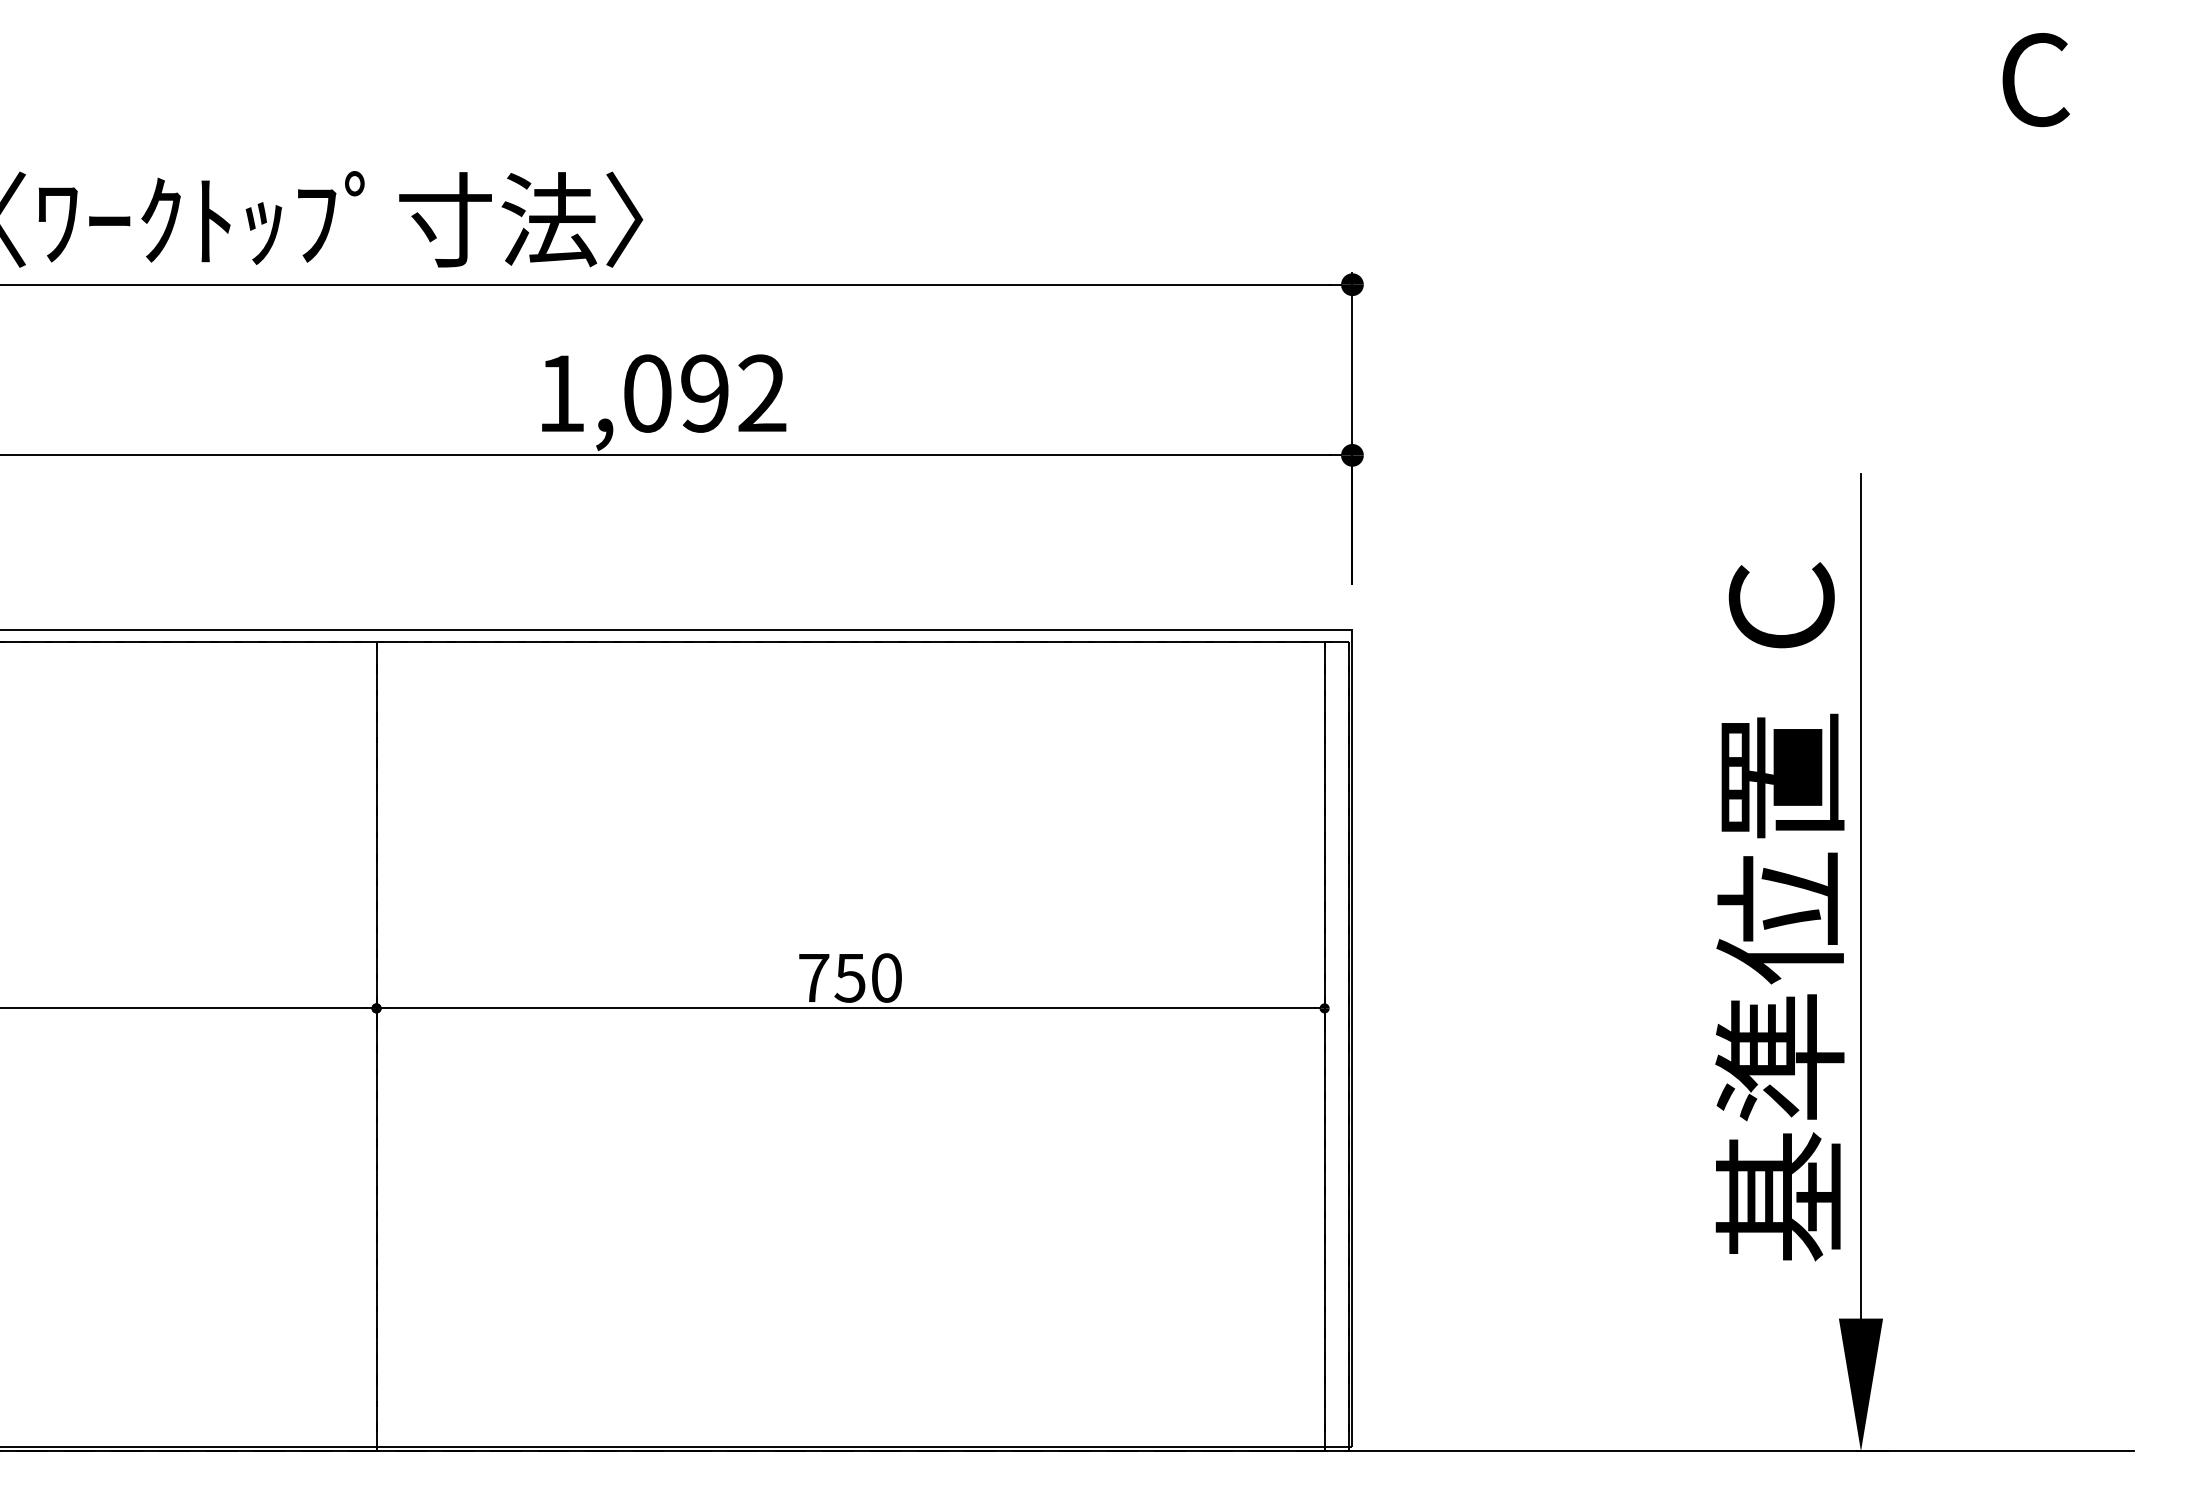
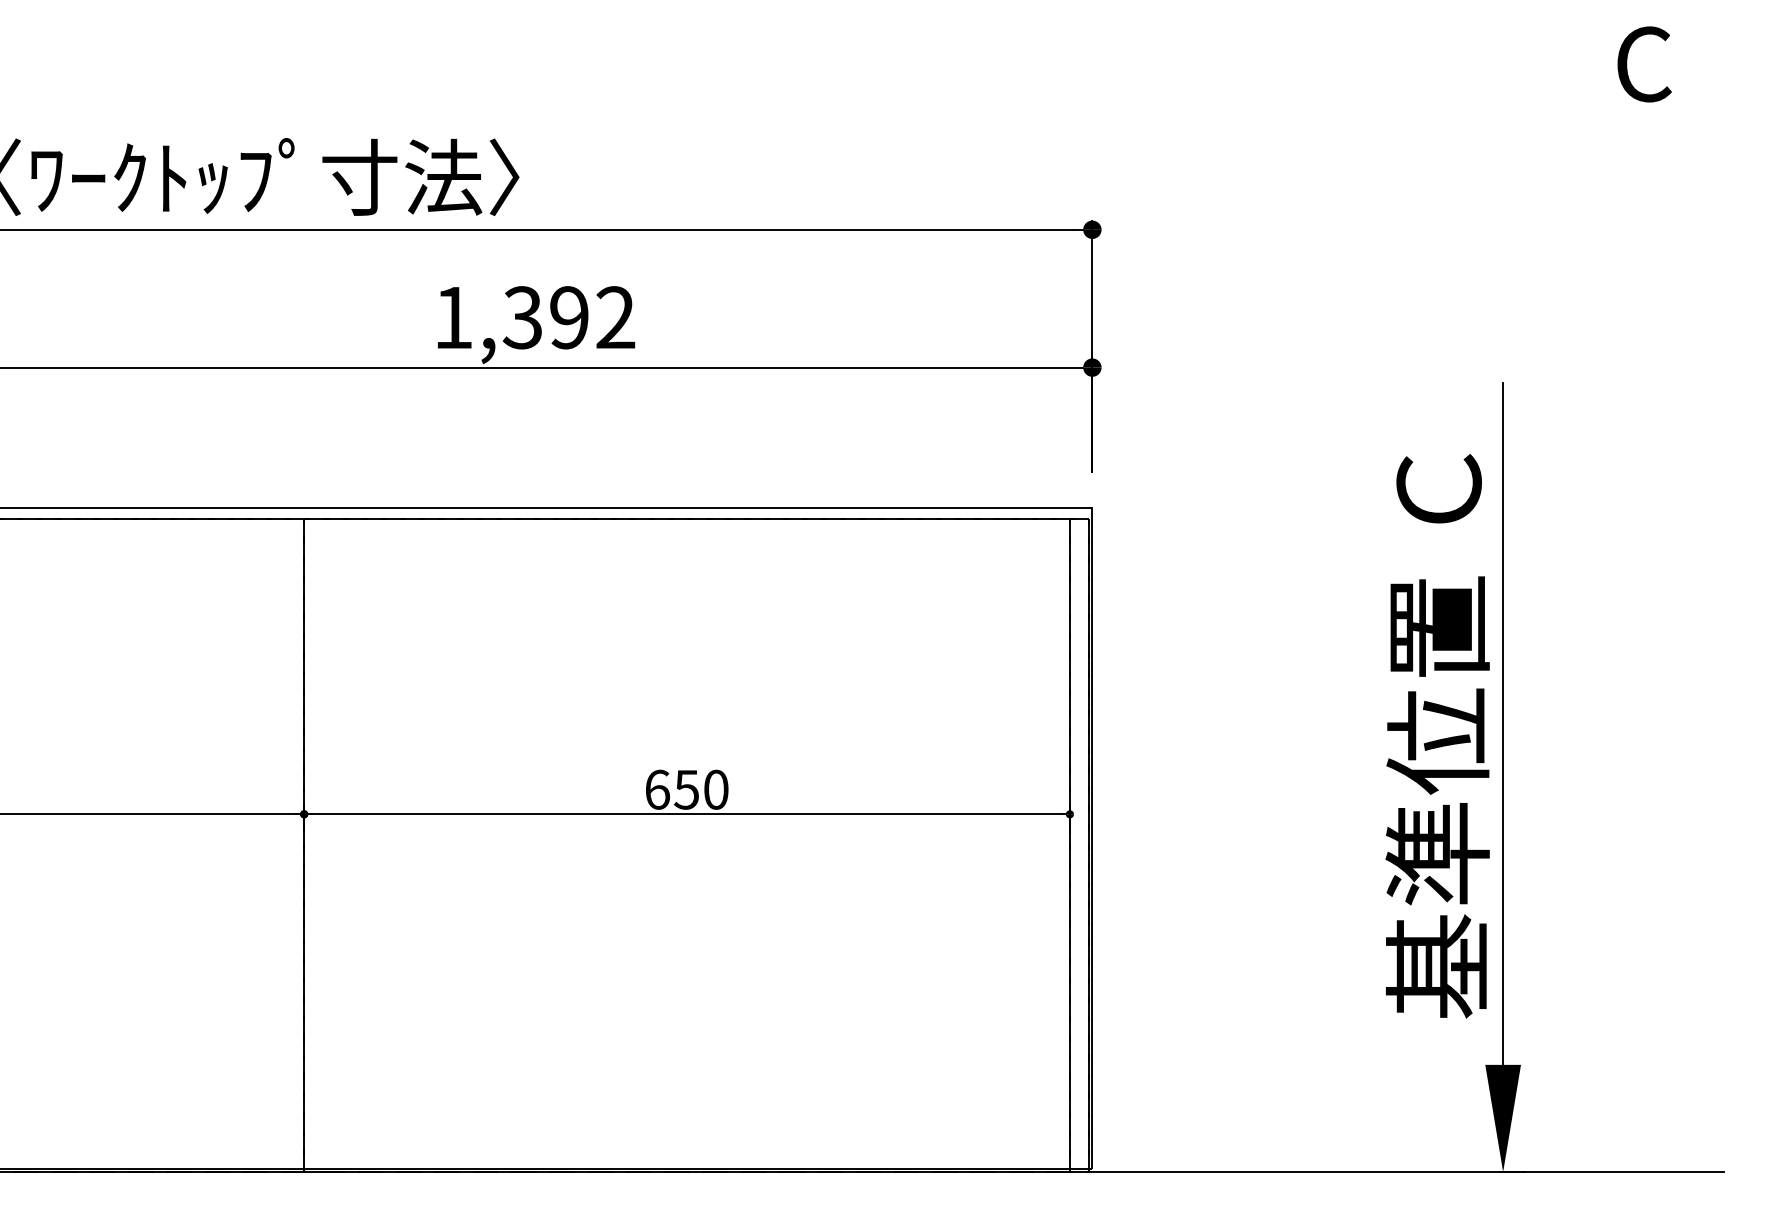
text: (646, 393) -> (522, 317), 1,092 -> 1,392
text: (814, 977) -> (657, 789), 750 -> 650

